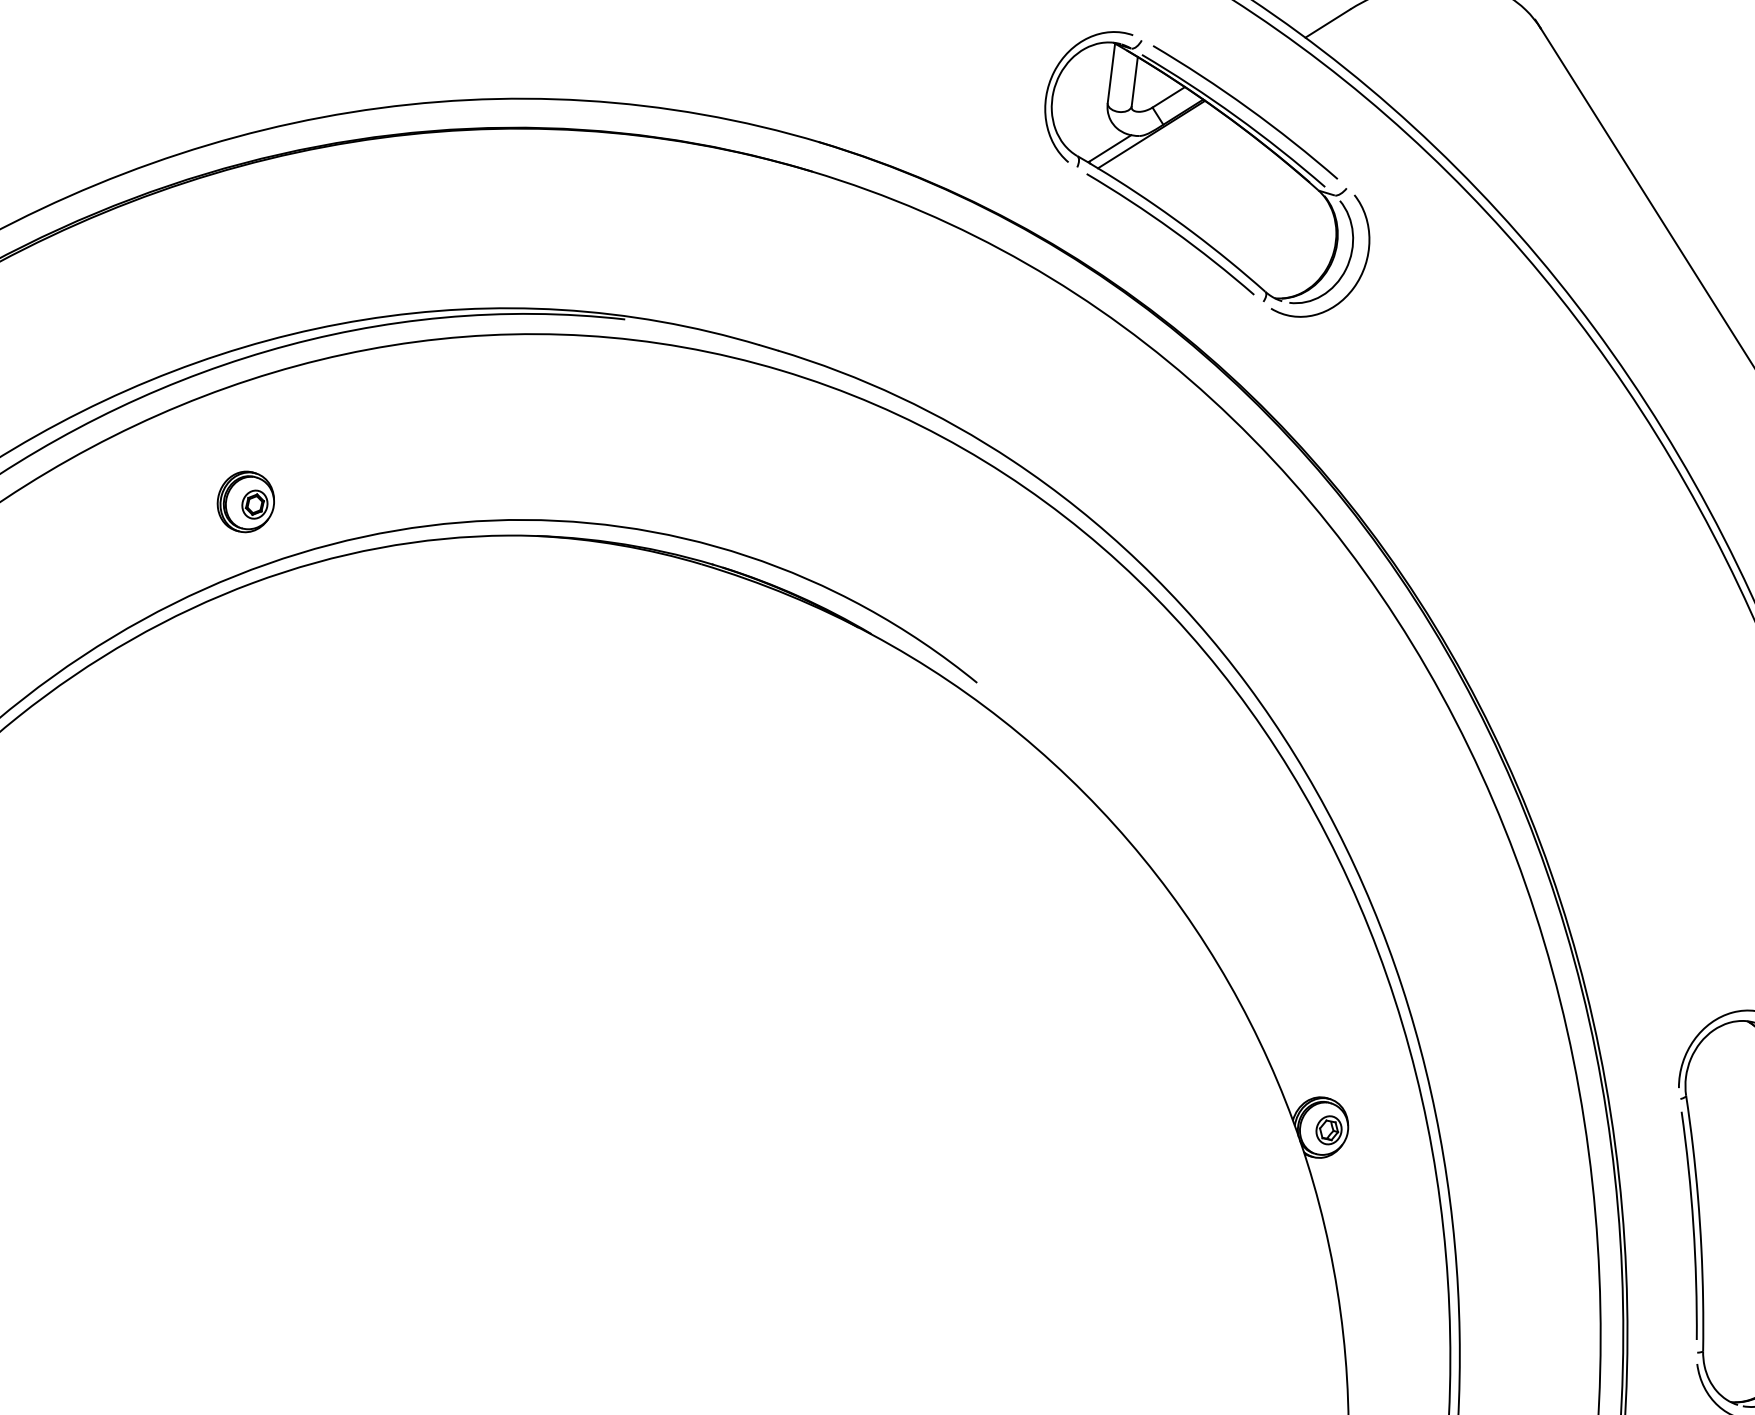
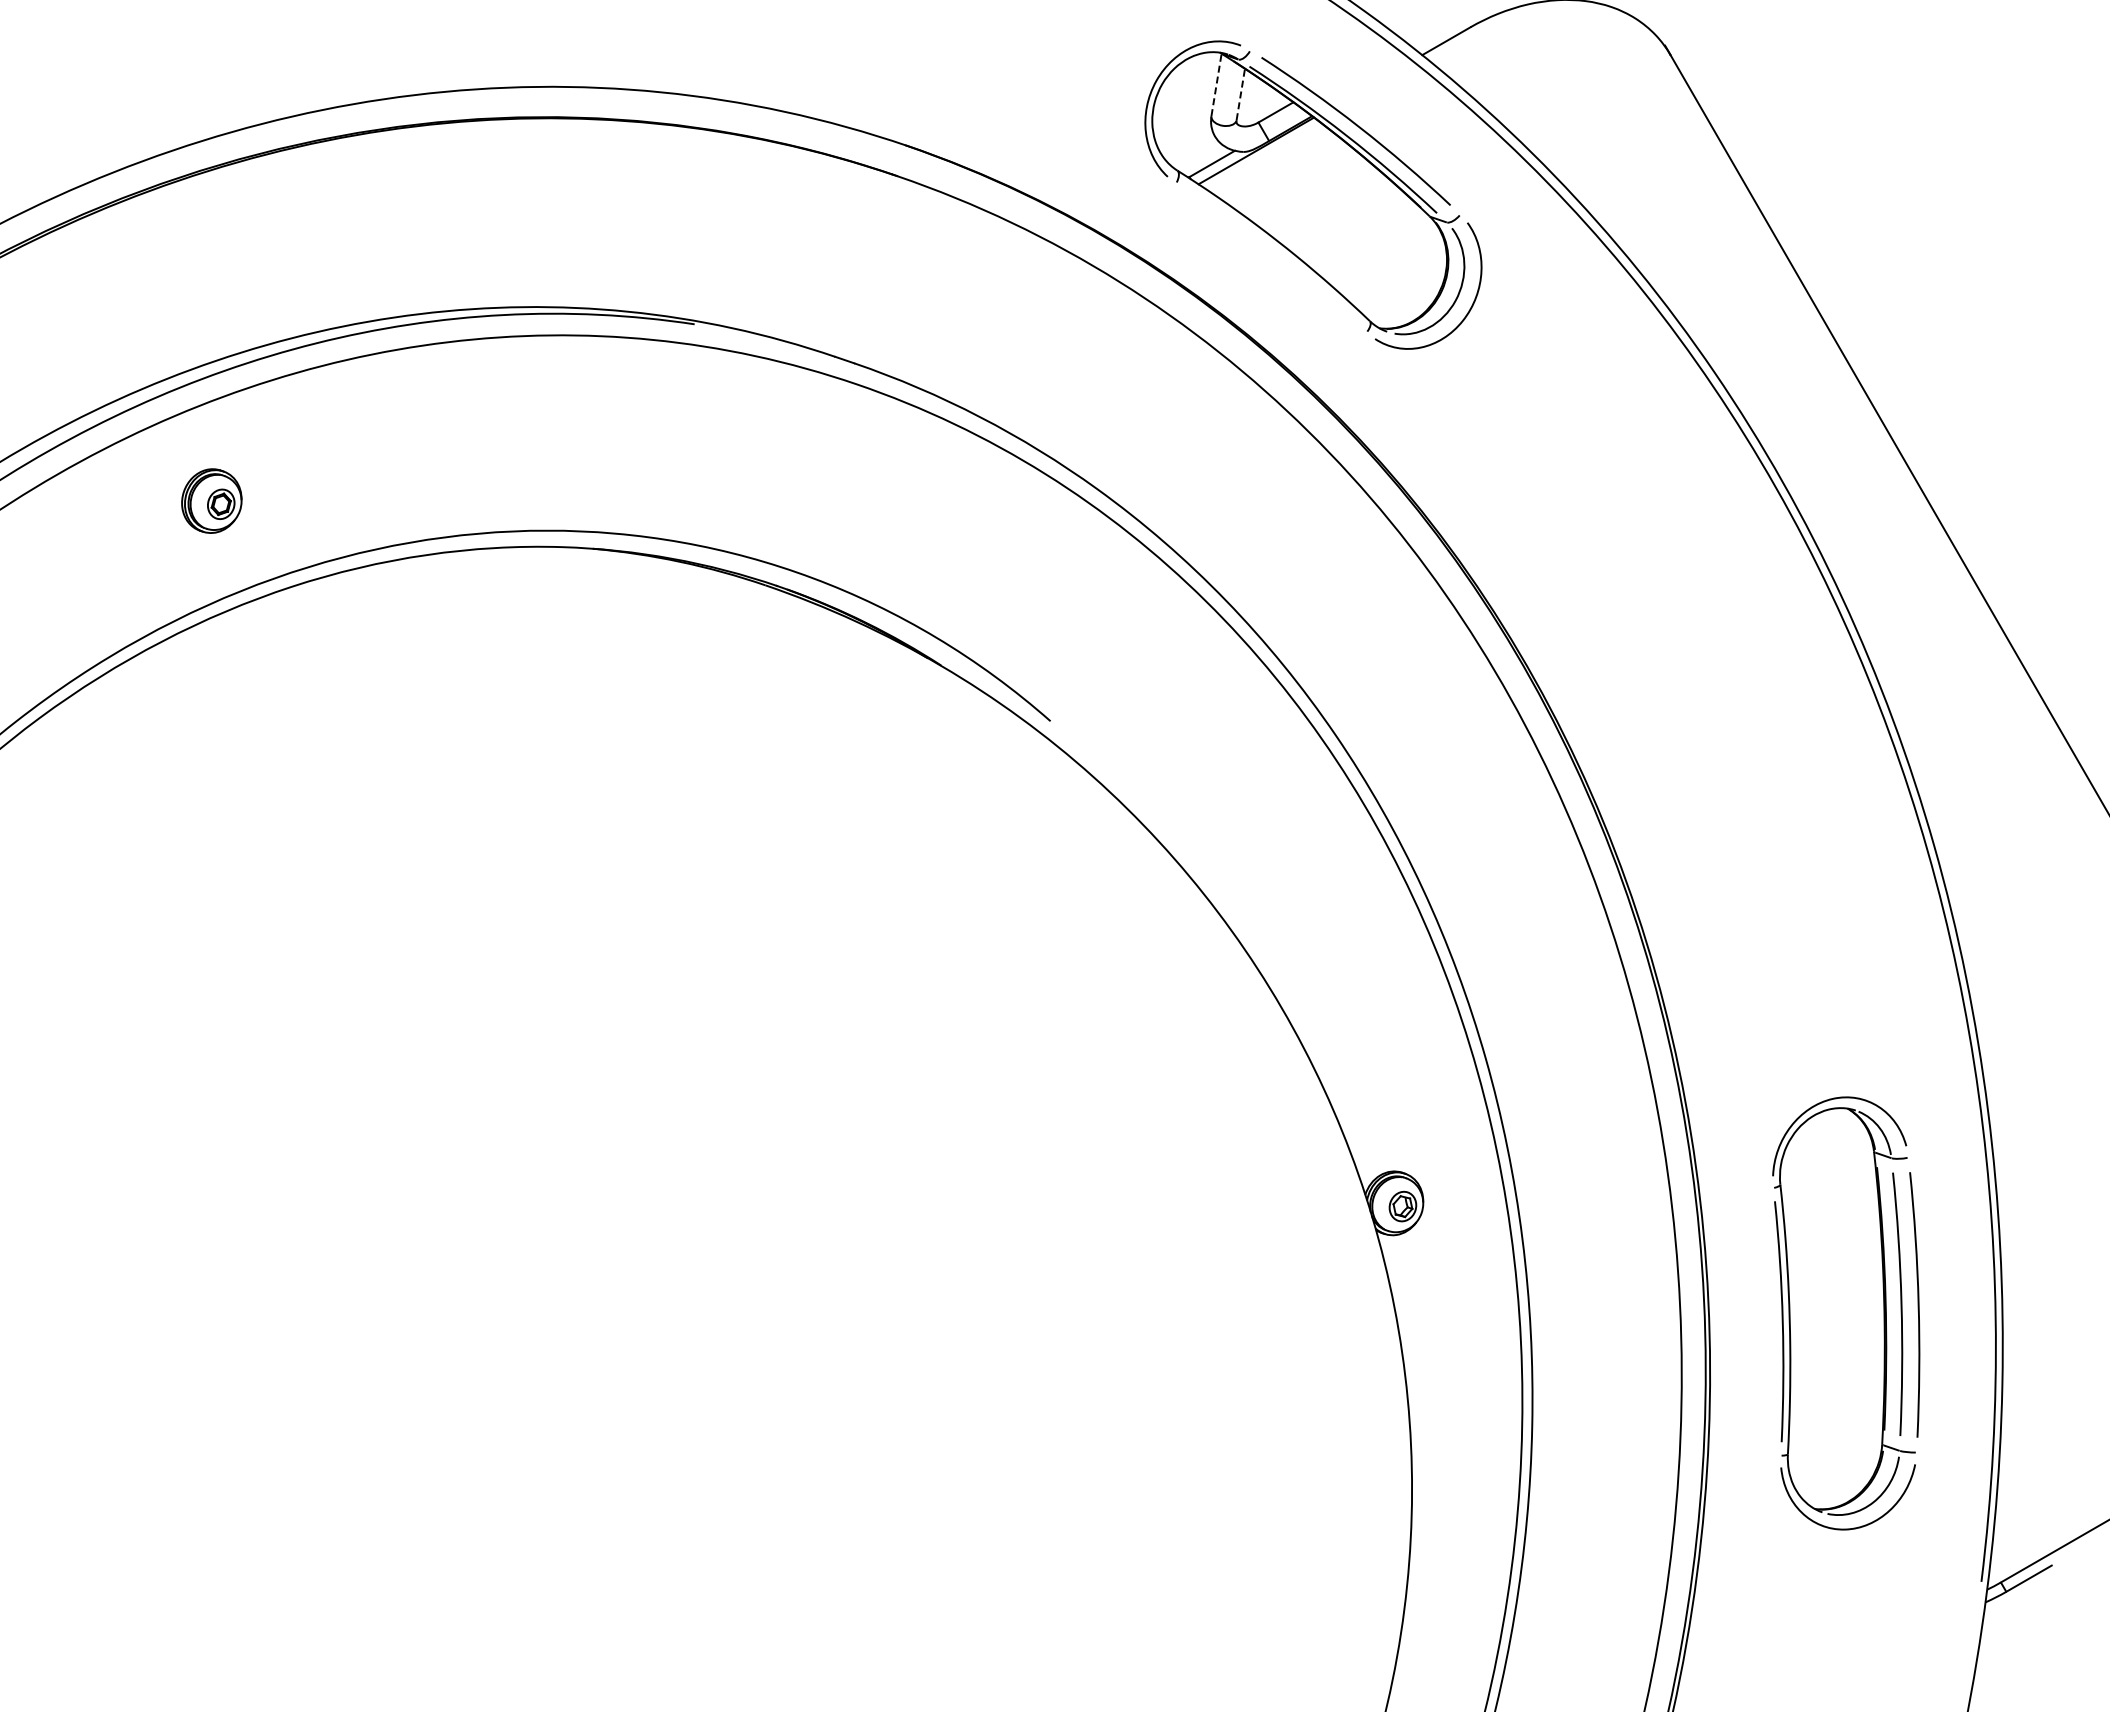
line: (1111, 73) -> (1216, 84), solid -> dashed
line: (1134, 80) -> (1240, 93), solid -> dashed
curve: (1172, 231) -> (1274, 253), removed
part: (245, 501) -> (211, 500), moved

